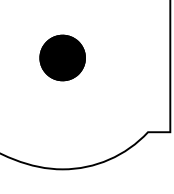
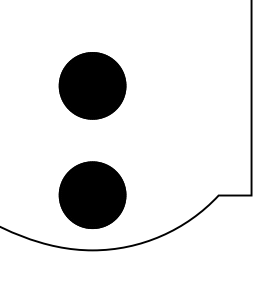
part: (62, 131) -> (92, 194), added

